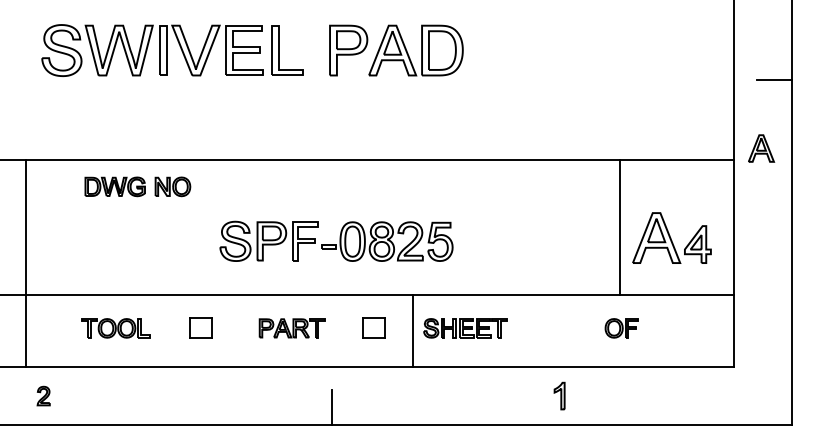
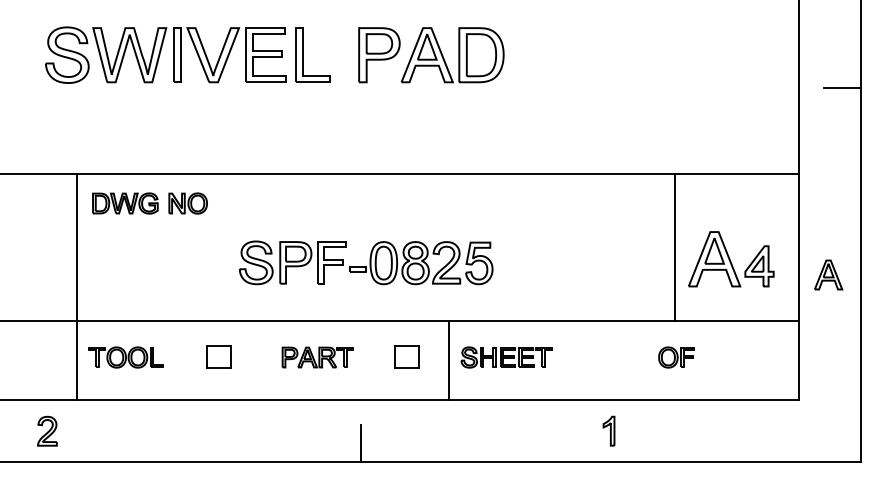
part: (761, 148) -> (828, 274), moved
line: (25, 263) -> (76, 286), moved
part: (43, 395) -> (47, 430), size x1.43

